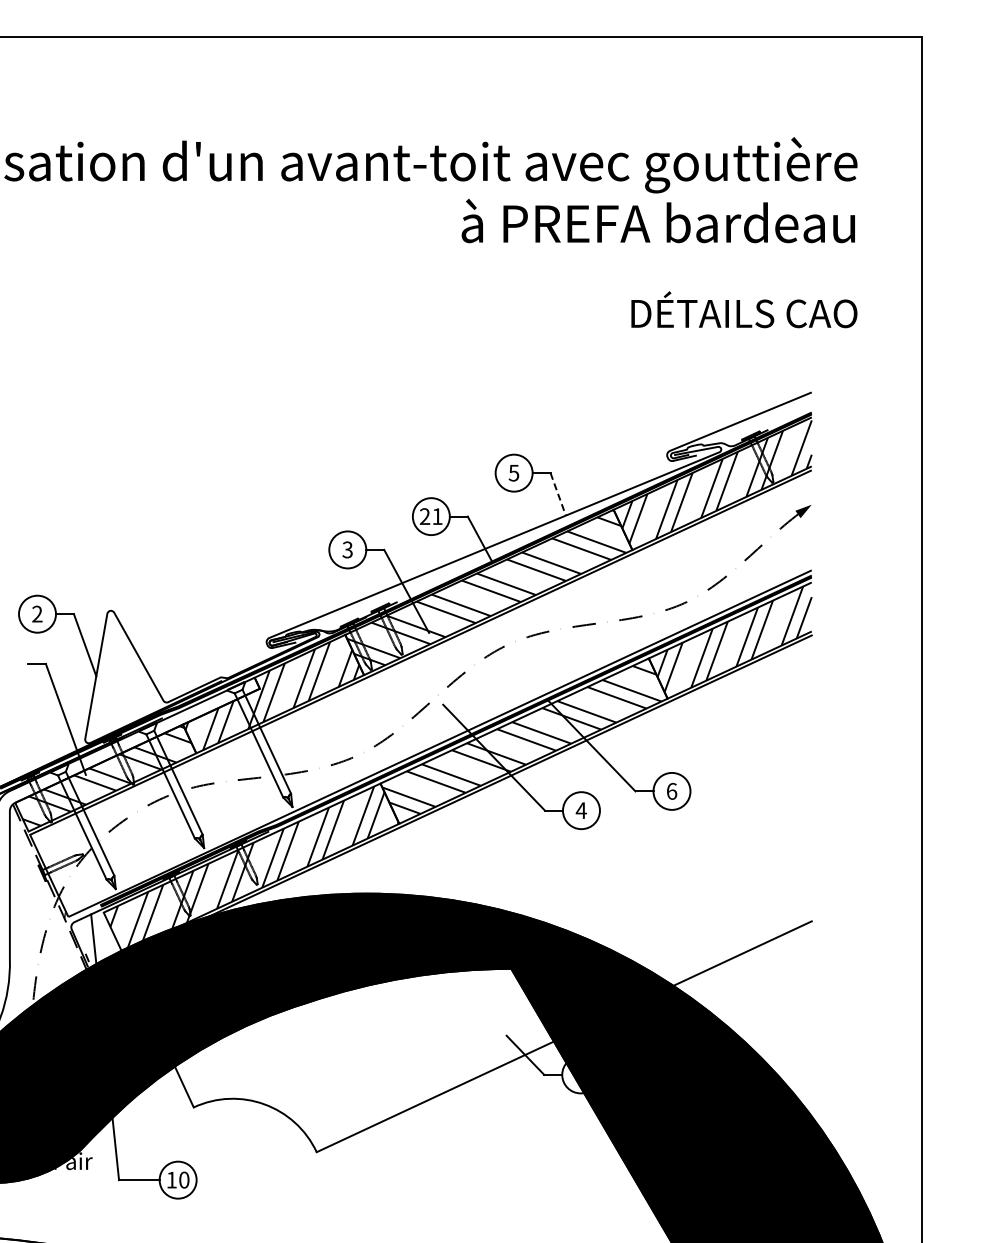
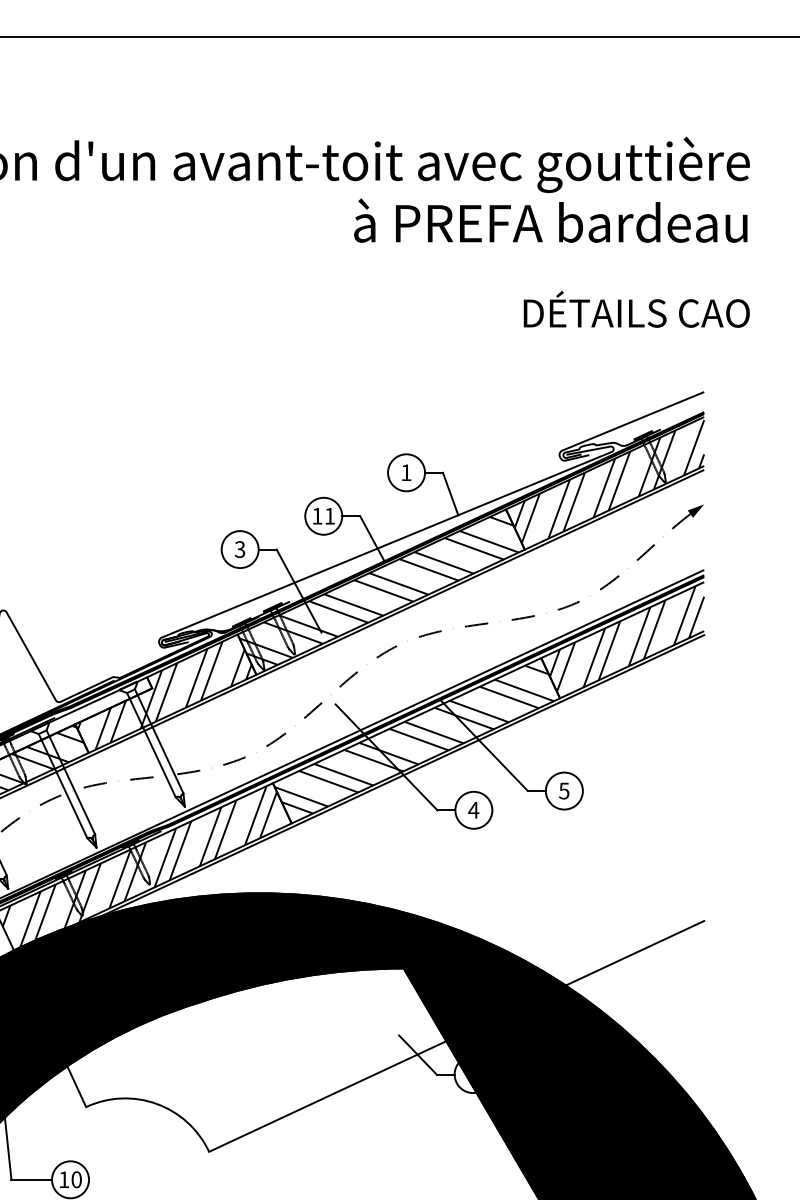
text: (513, 473) -> (405, 473), 5 -> 1
line: (558, 494) -> (450, 494), dashed -> solid
text: (424, 516) -> (316, 516), 21 -> 11
text: (671, 791) -> (563, 791), 6 -> 5

